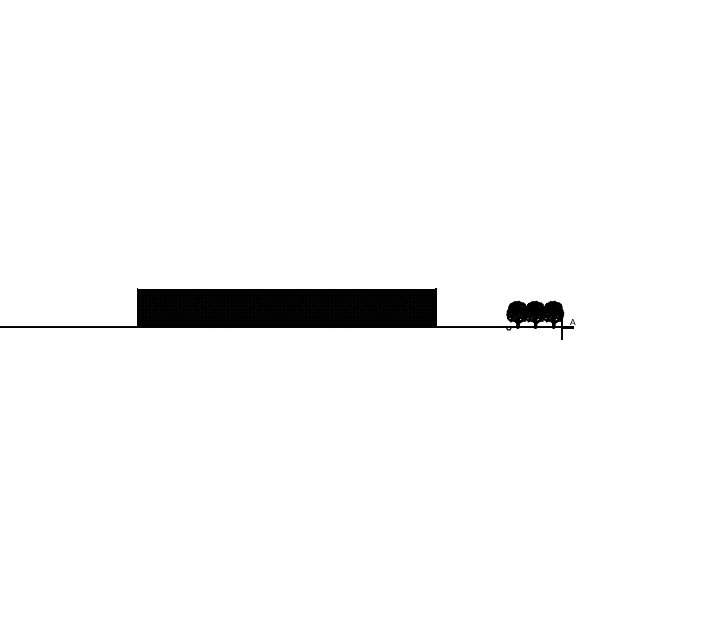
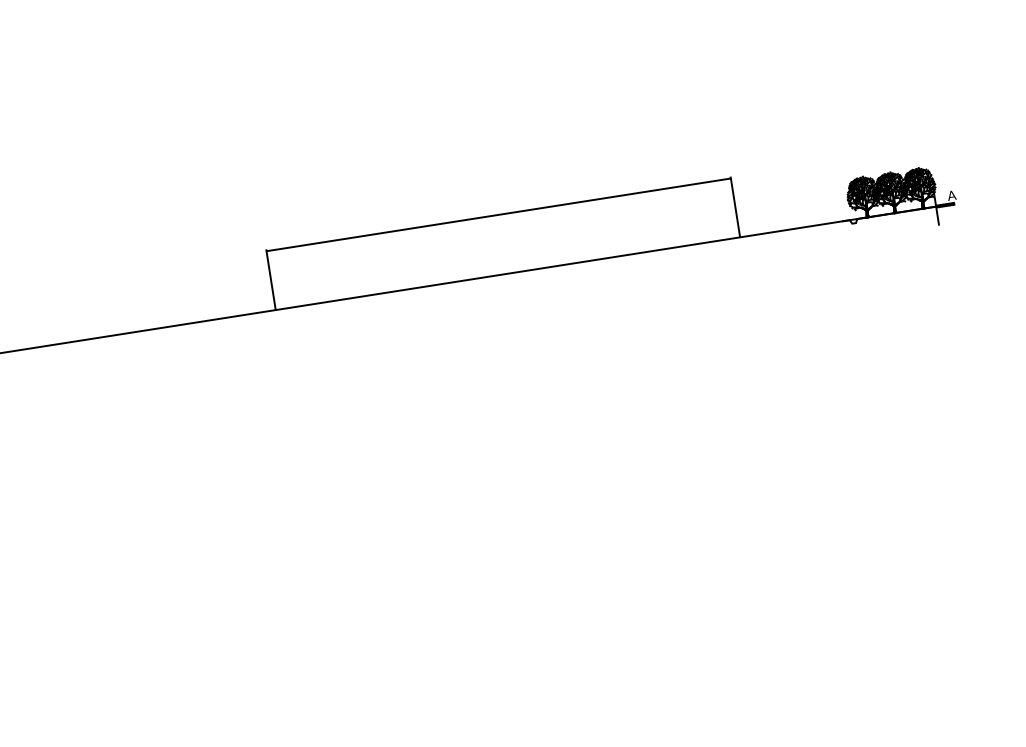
hatch: (286, 308) -> (502, 244), removed

